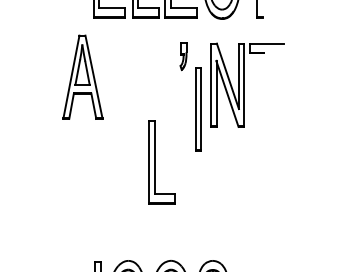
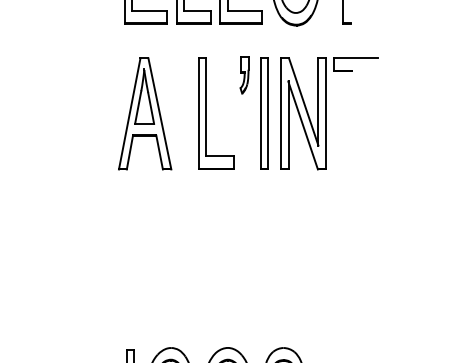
part: (82, 76) -> (144, 112), moved
part: (198, 109) -> (264, 114), moved
part: (161, 162) -> (215, 114), moved

